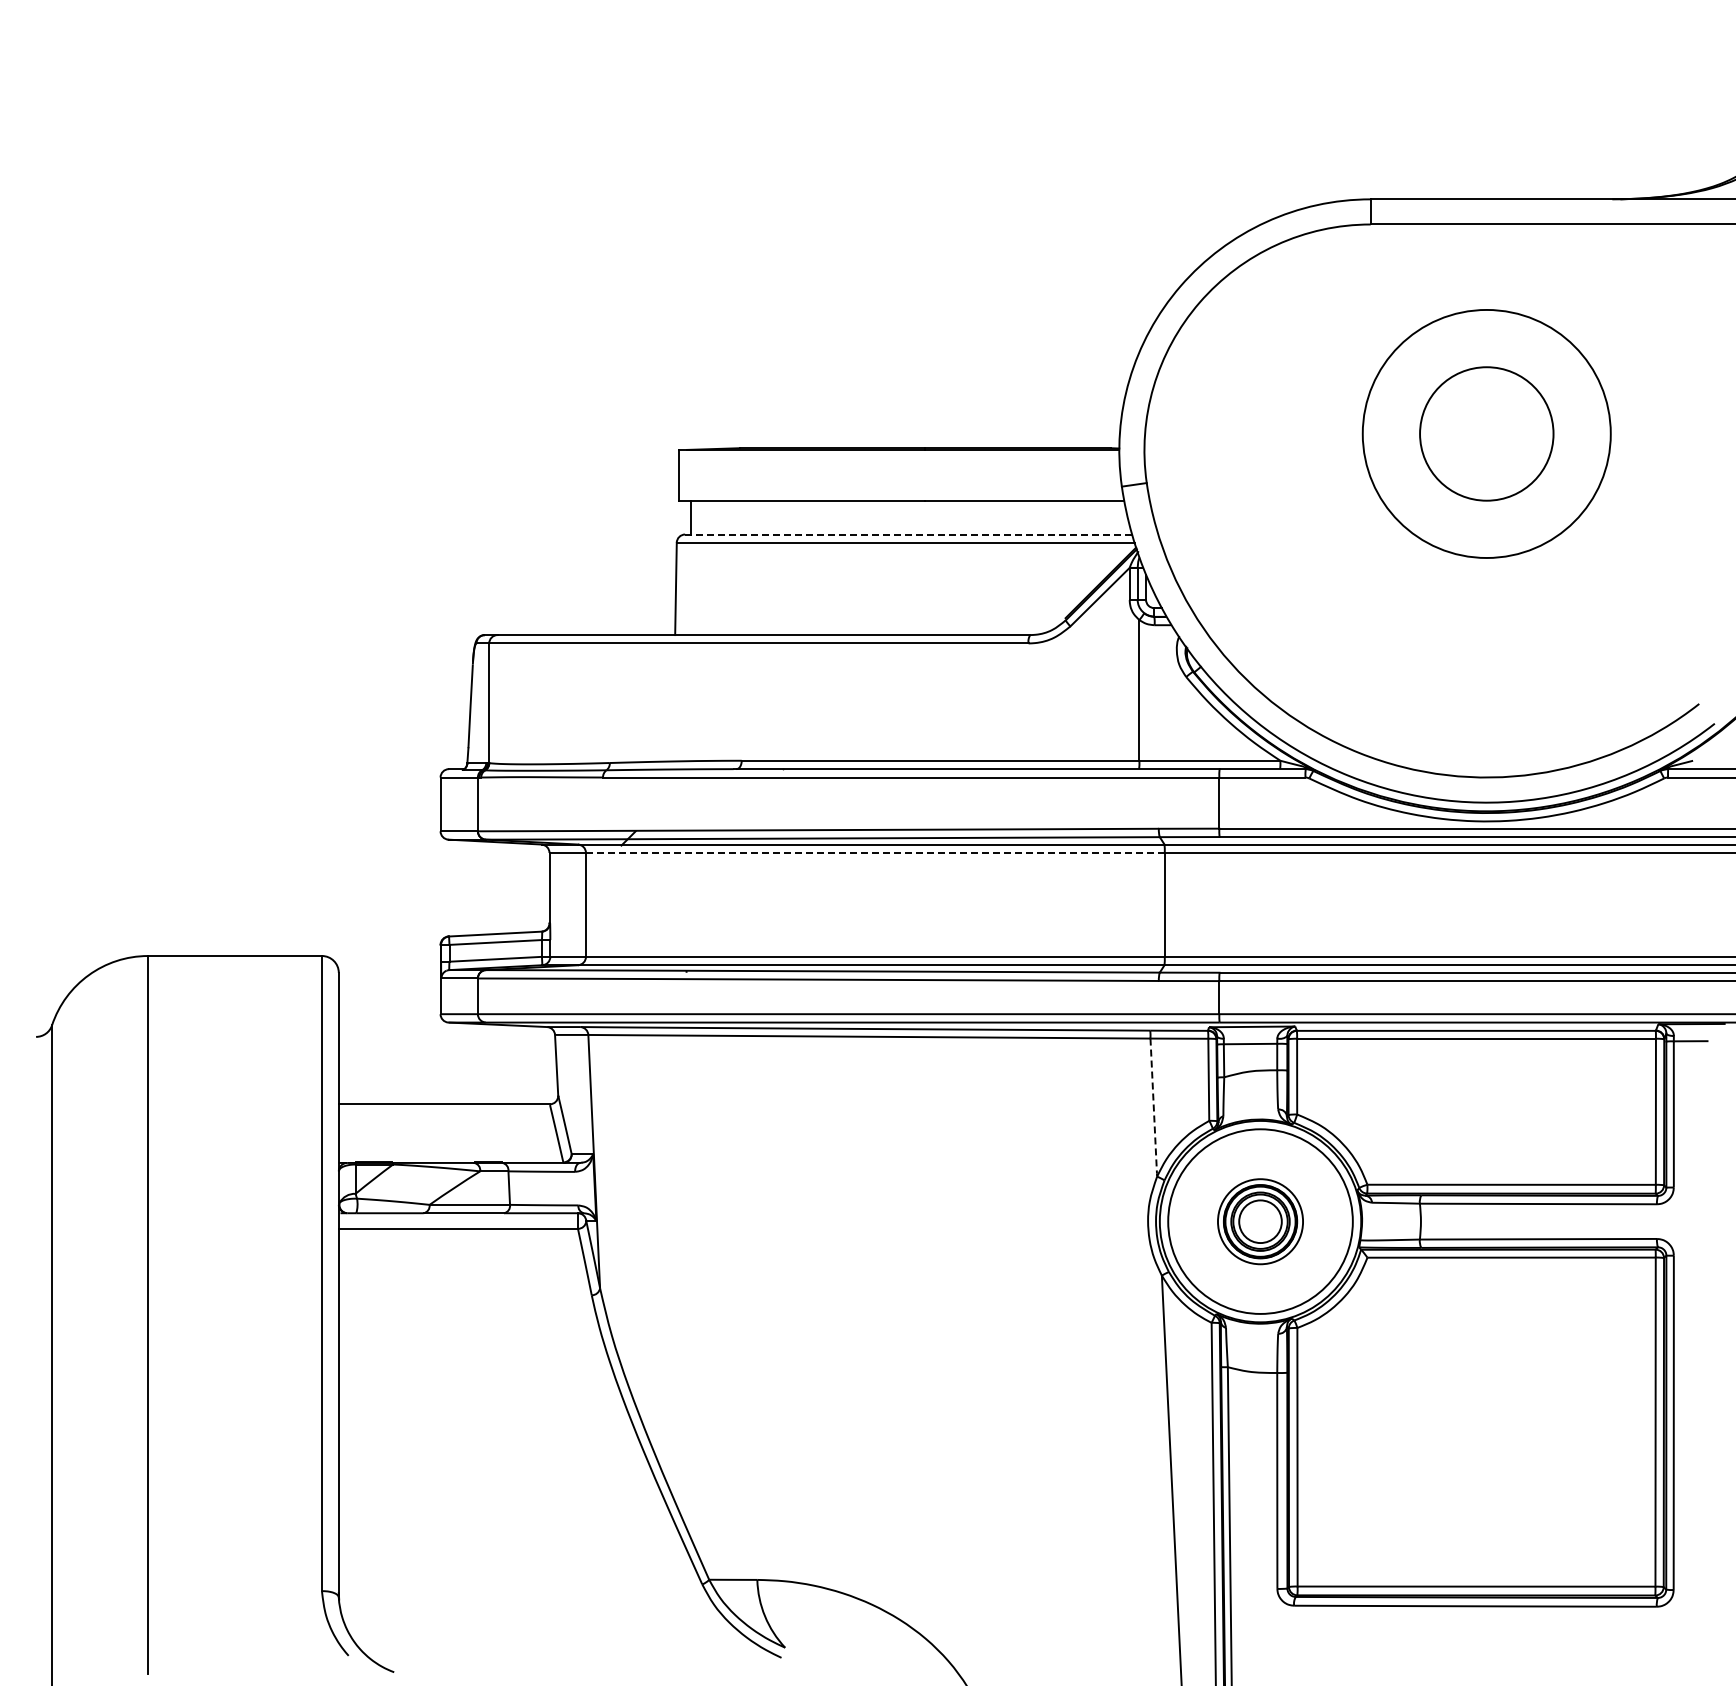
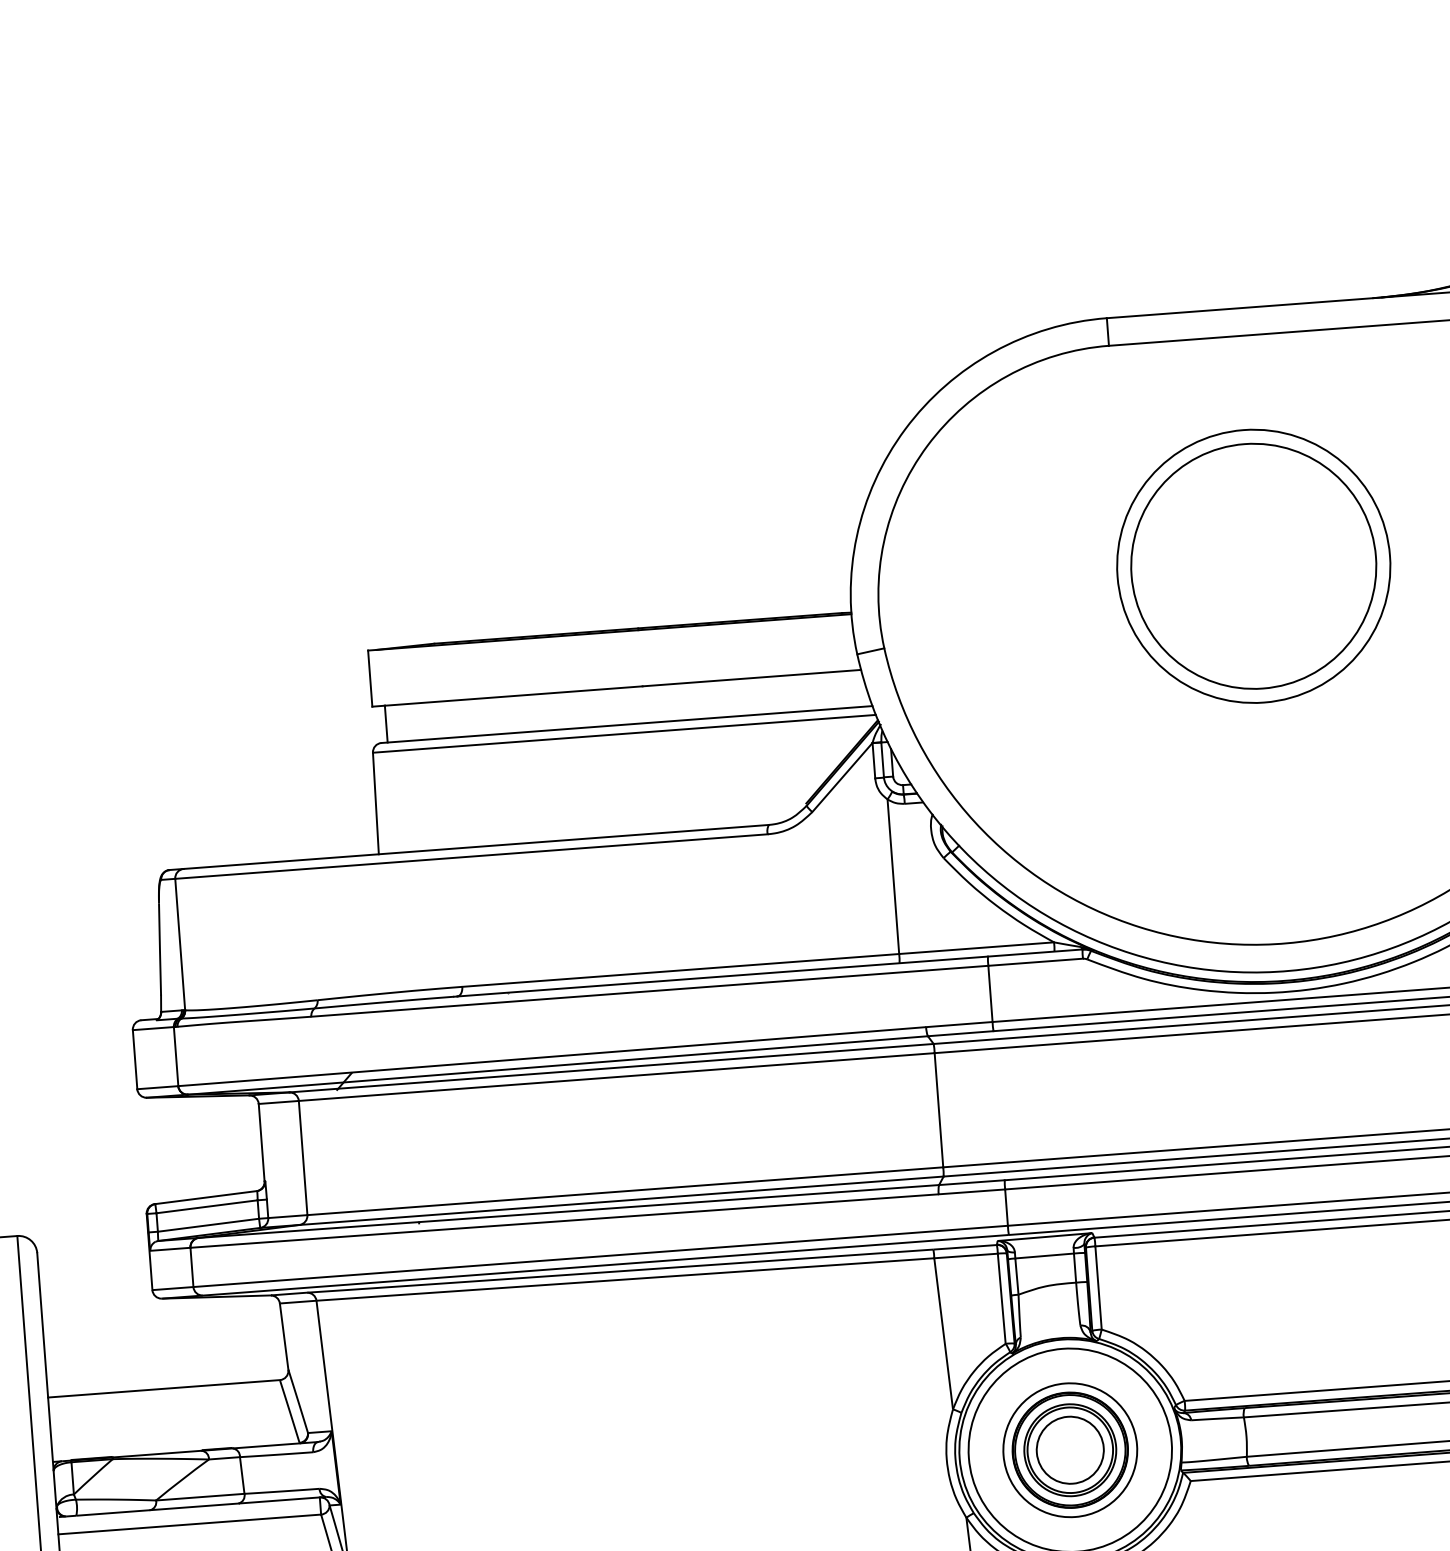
circle: (1486, 433) -> (1253, 565), size x1.67
line: (909, 534) -> (627, 724), dashed -> solid
line: (874, 852) -> (615, 1076), dashed -> solid
line: (1153, 1109) -> (943, 1335), dashed -> solid
part: (1260, 1221) -> (1070, 1450), size x1.43

